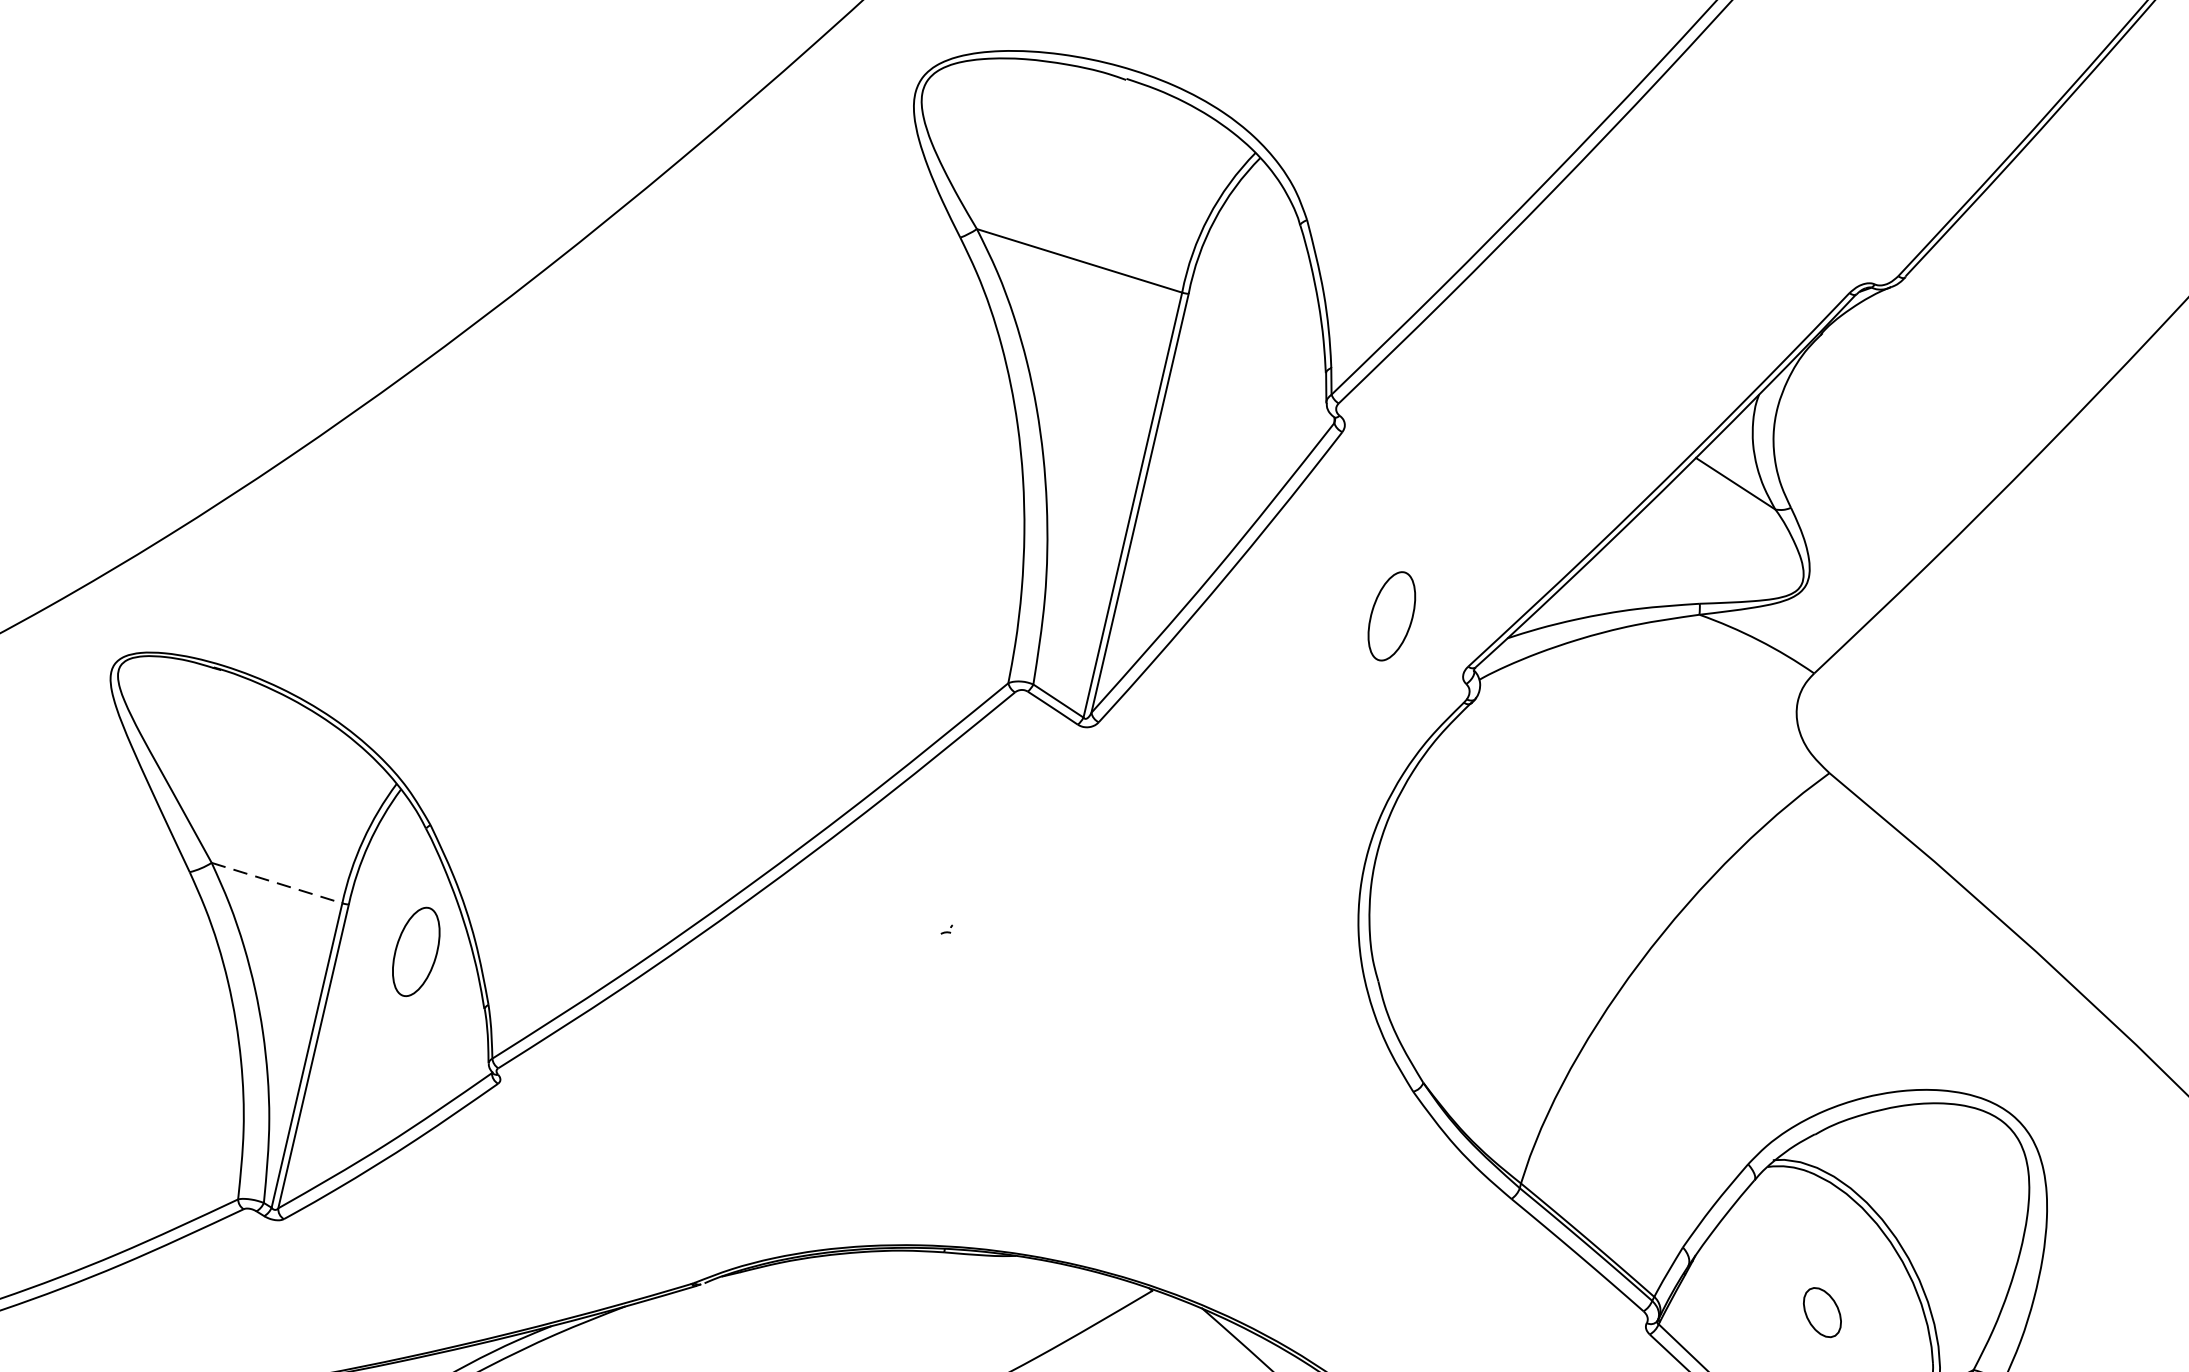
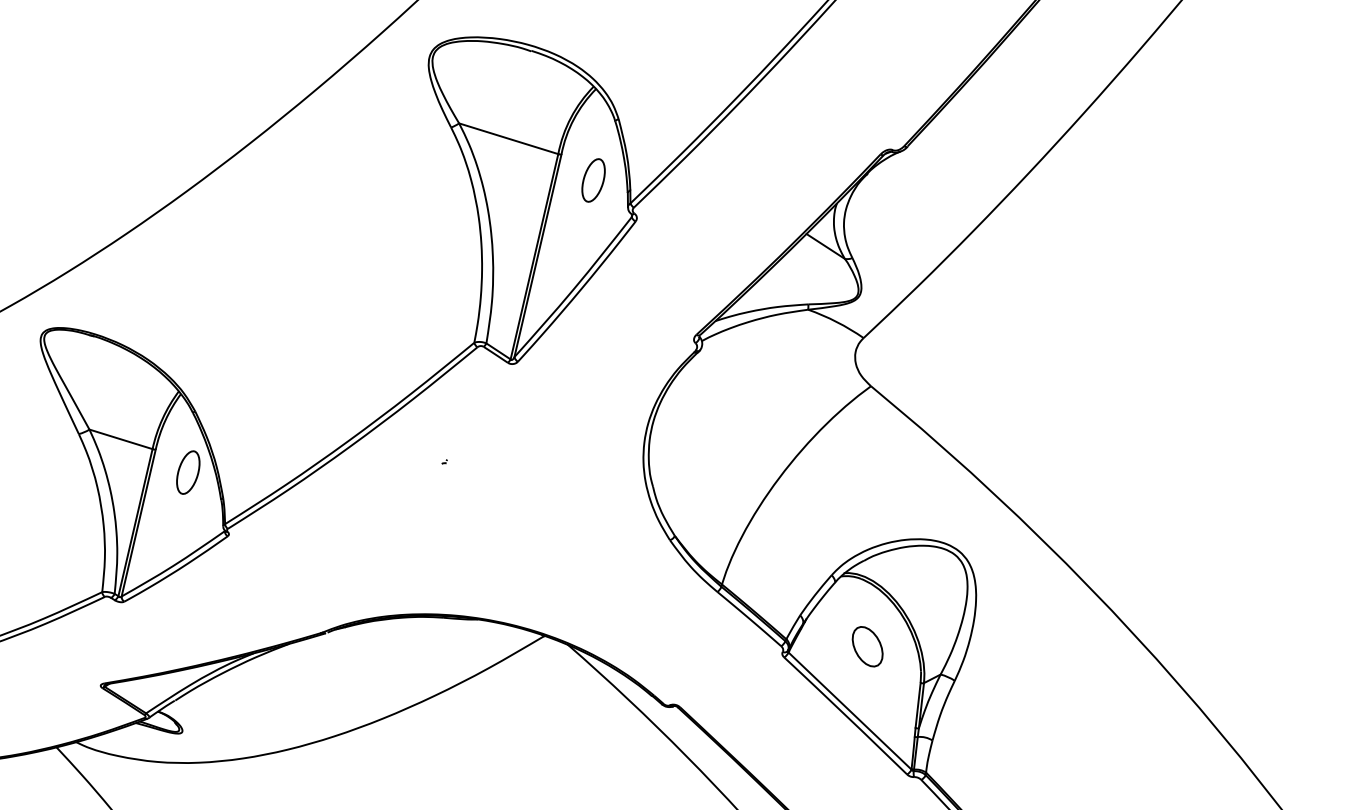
part: (1391, 616) -> (593, 180), moved
line: (277, 883) -> (121, 439), dashed -> solid
part: (1822, 1311) -> (867, 646), size x1.67

